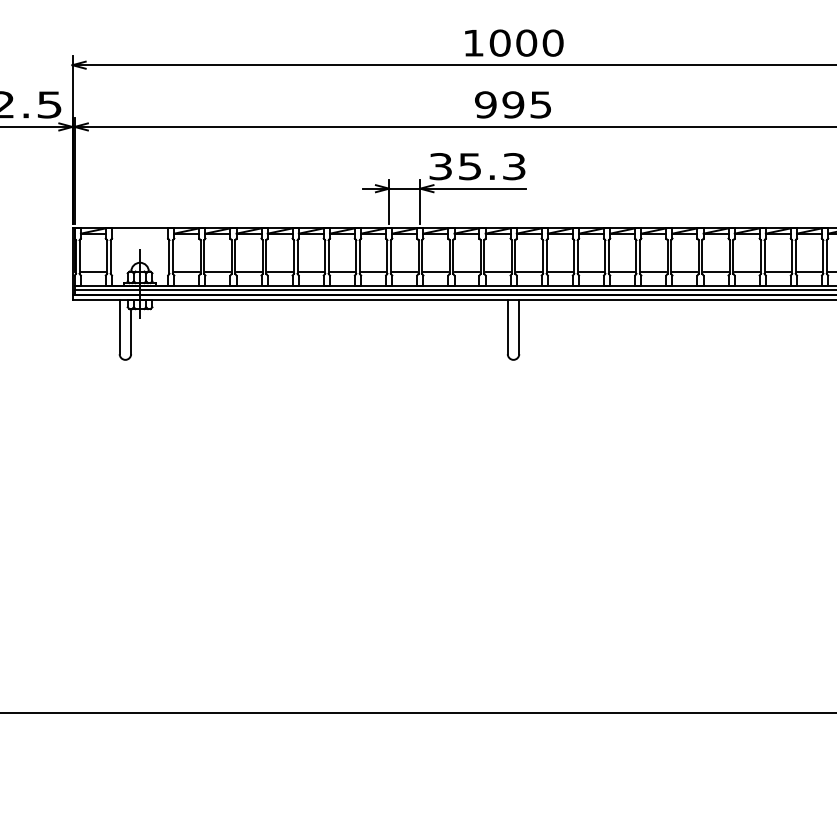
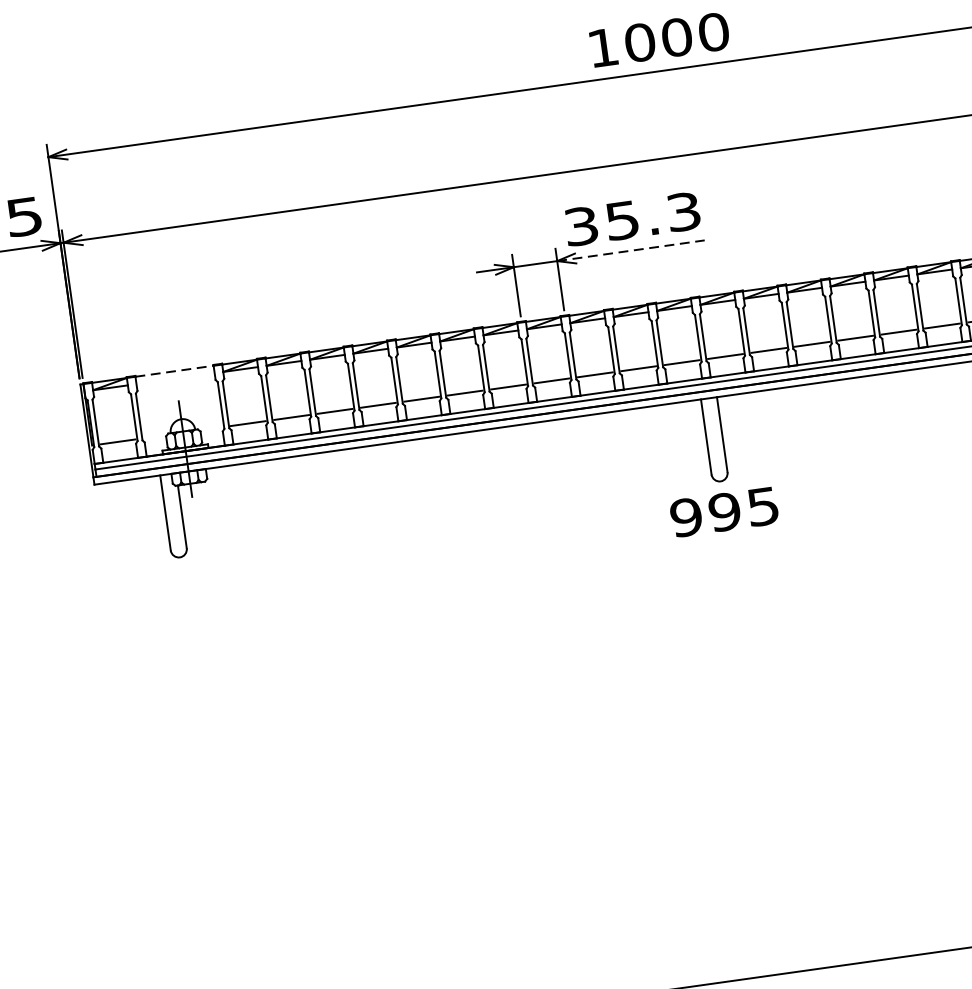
text: (512, 104) -> (723, 511), moved
line: (473, 188) -> (631, 250), solid -> dashed
line: (140, 228) -> (175, 371), solid -> dashed

